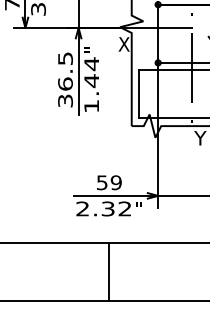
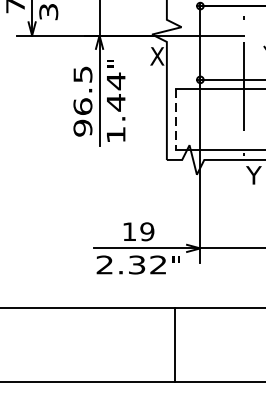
line: (138, 94) -> (175, 119), solid -> dashed
text: (65, 100) -> (82, 127), 36.5 -> 96.5
text: (102, 182) -> (129, 231), 59 -> 19
line: (108, 271) -> (174, 344), moved

